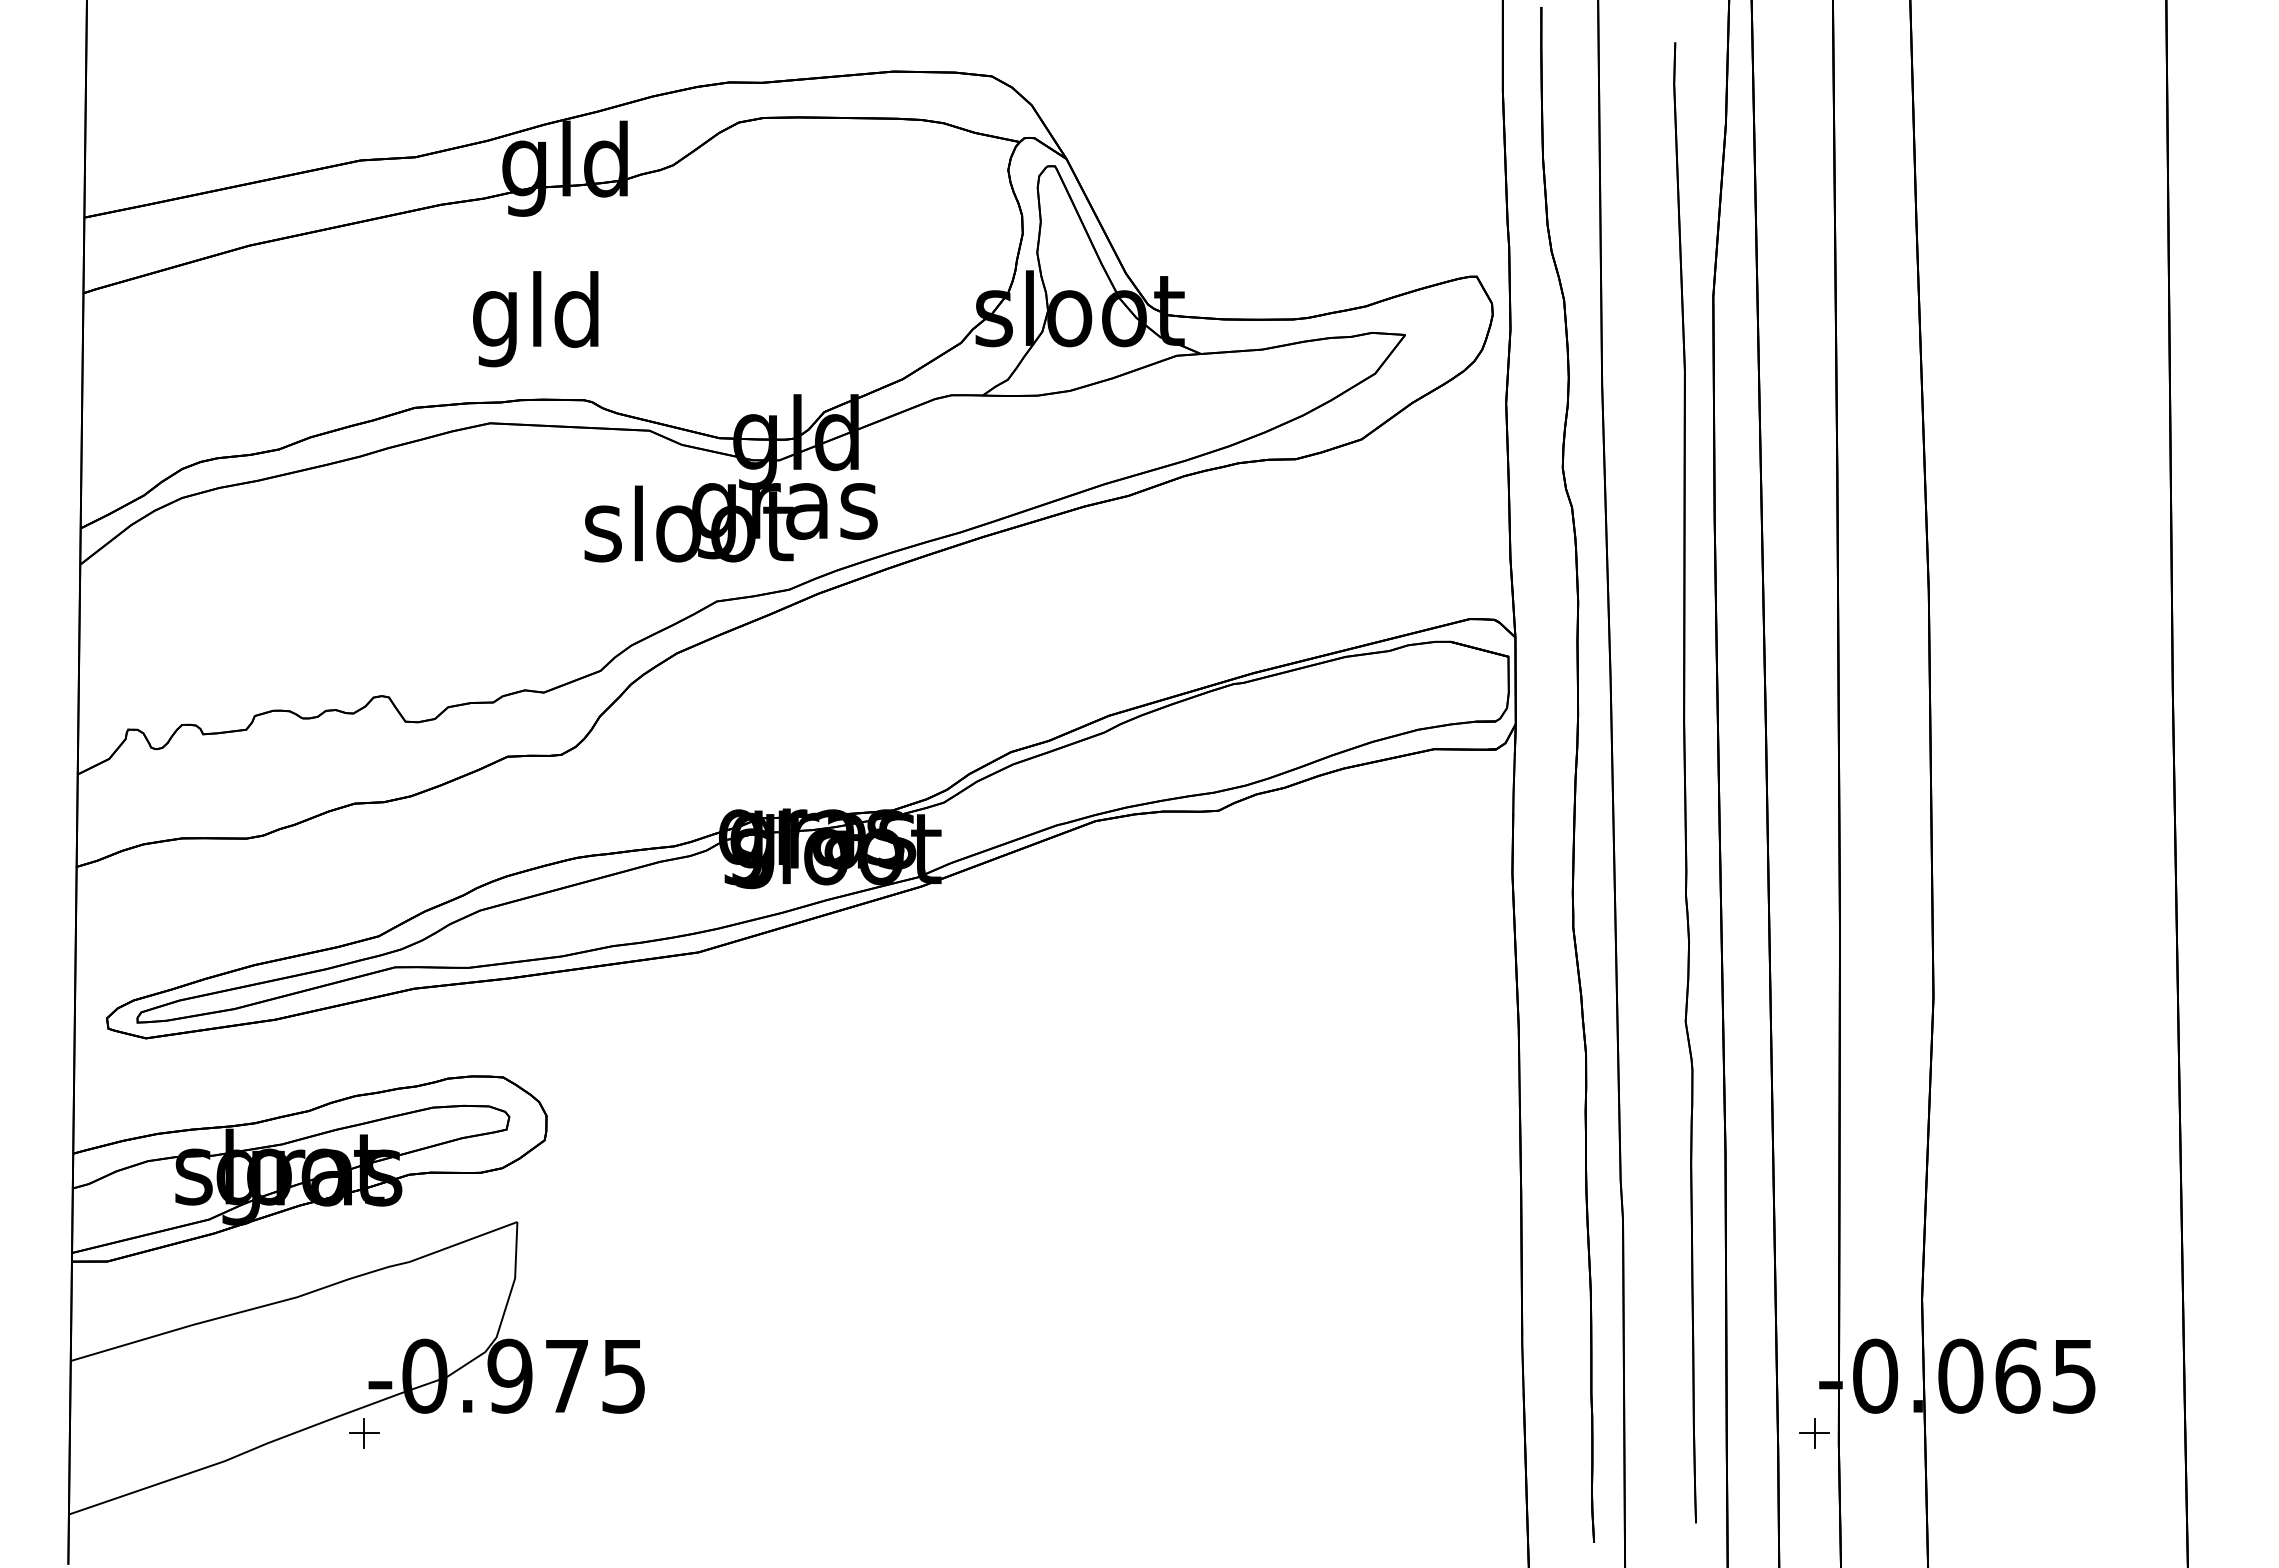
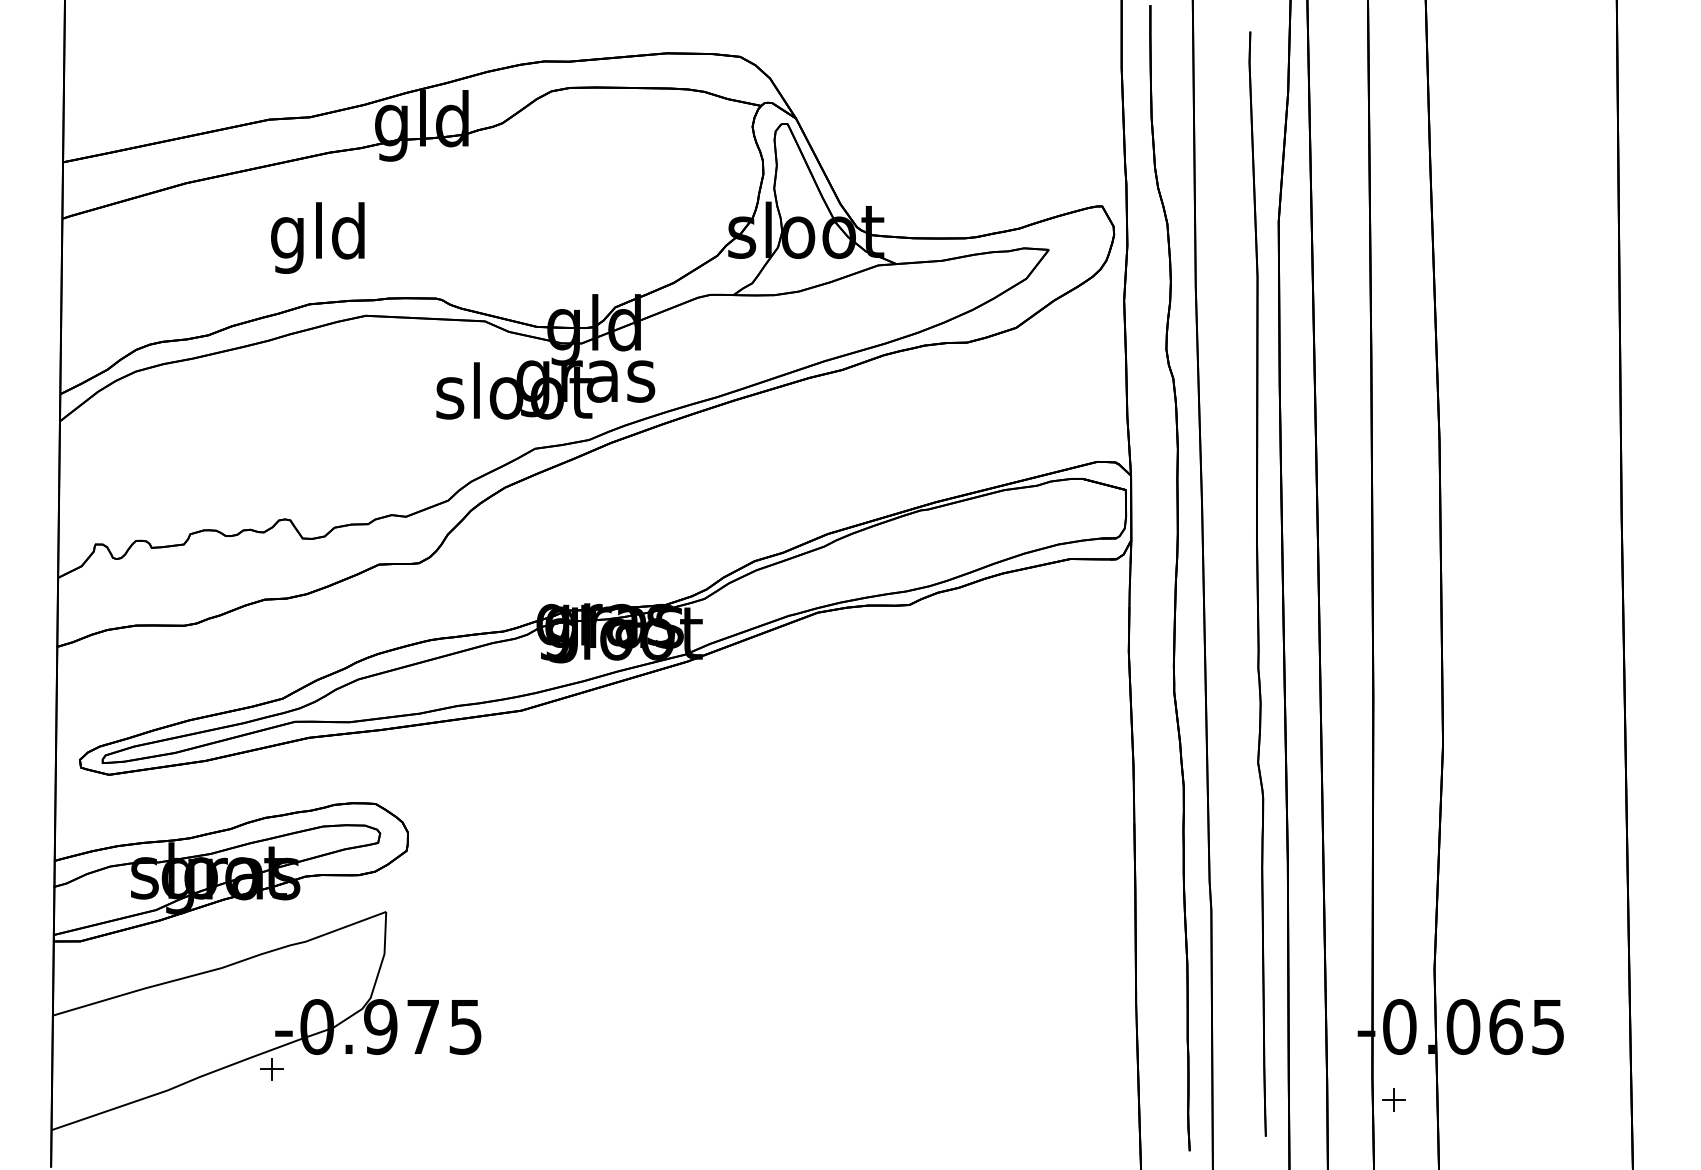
text: (535, 319) -> (317, 238), moved
part: (1814, 1433) -> (1393, 1100), moved

